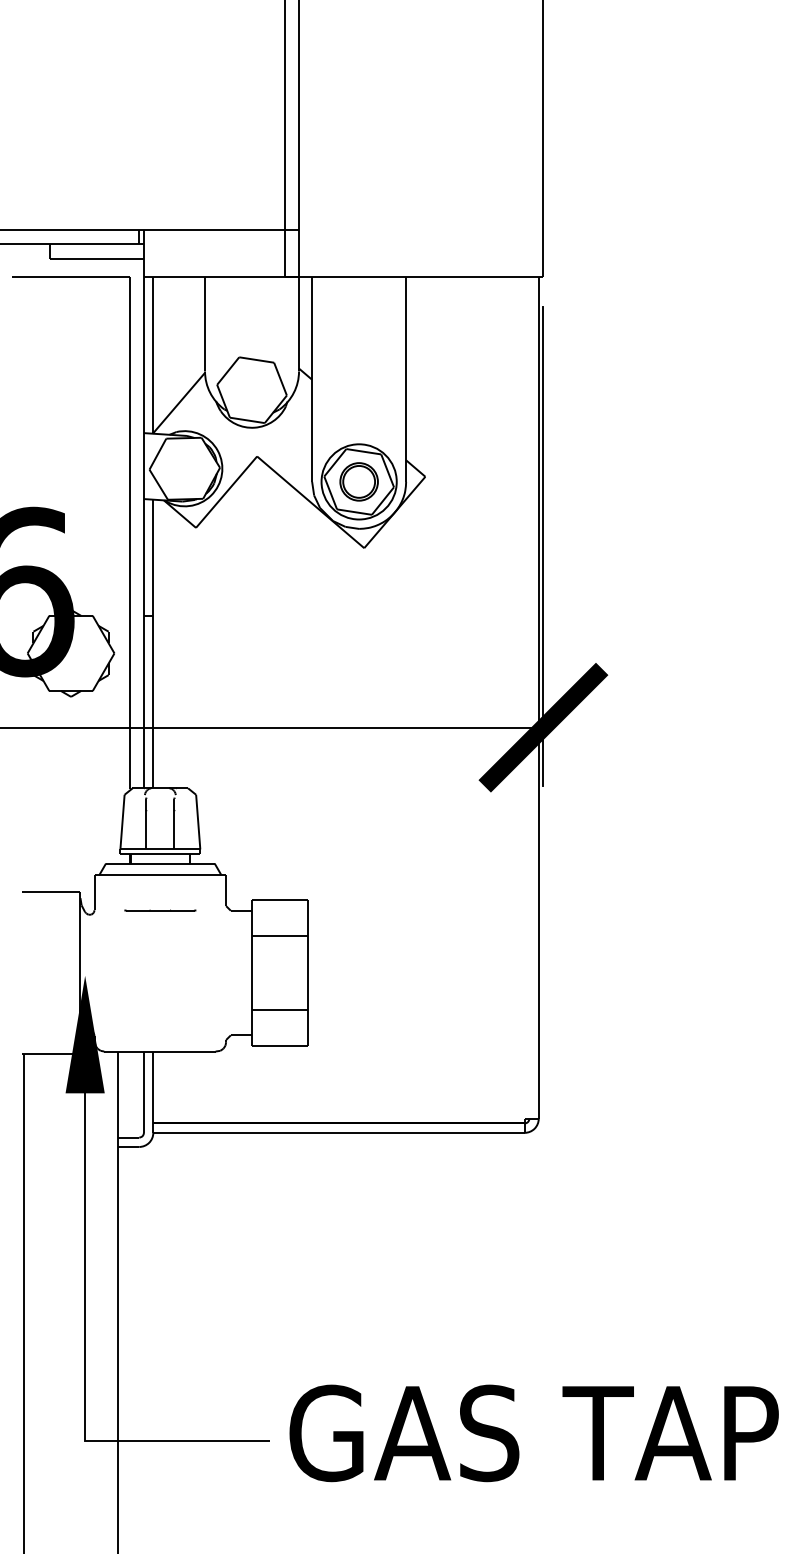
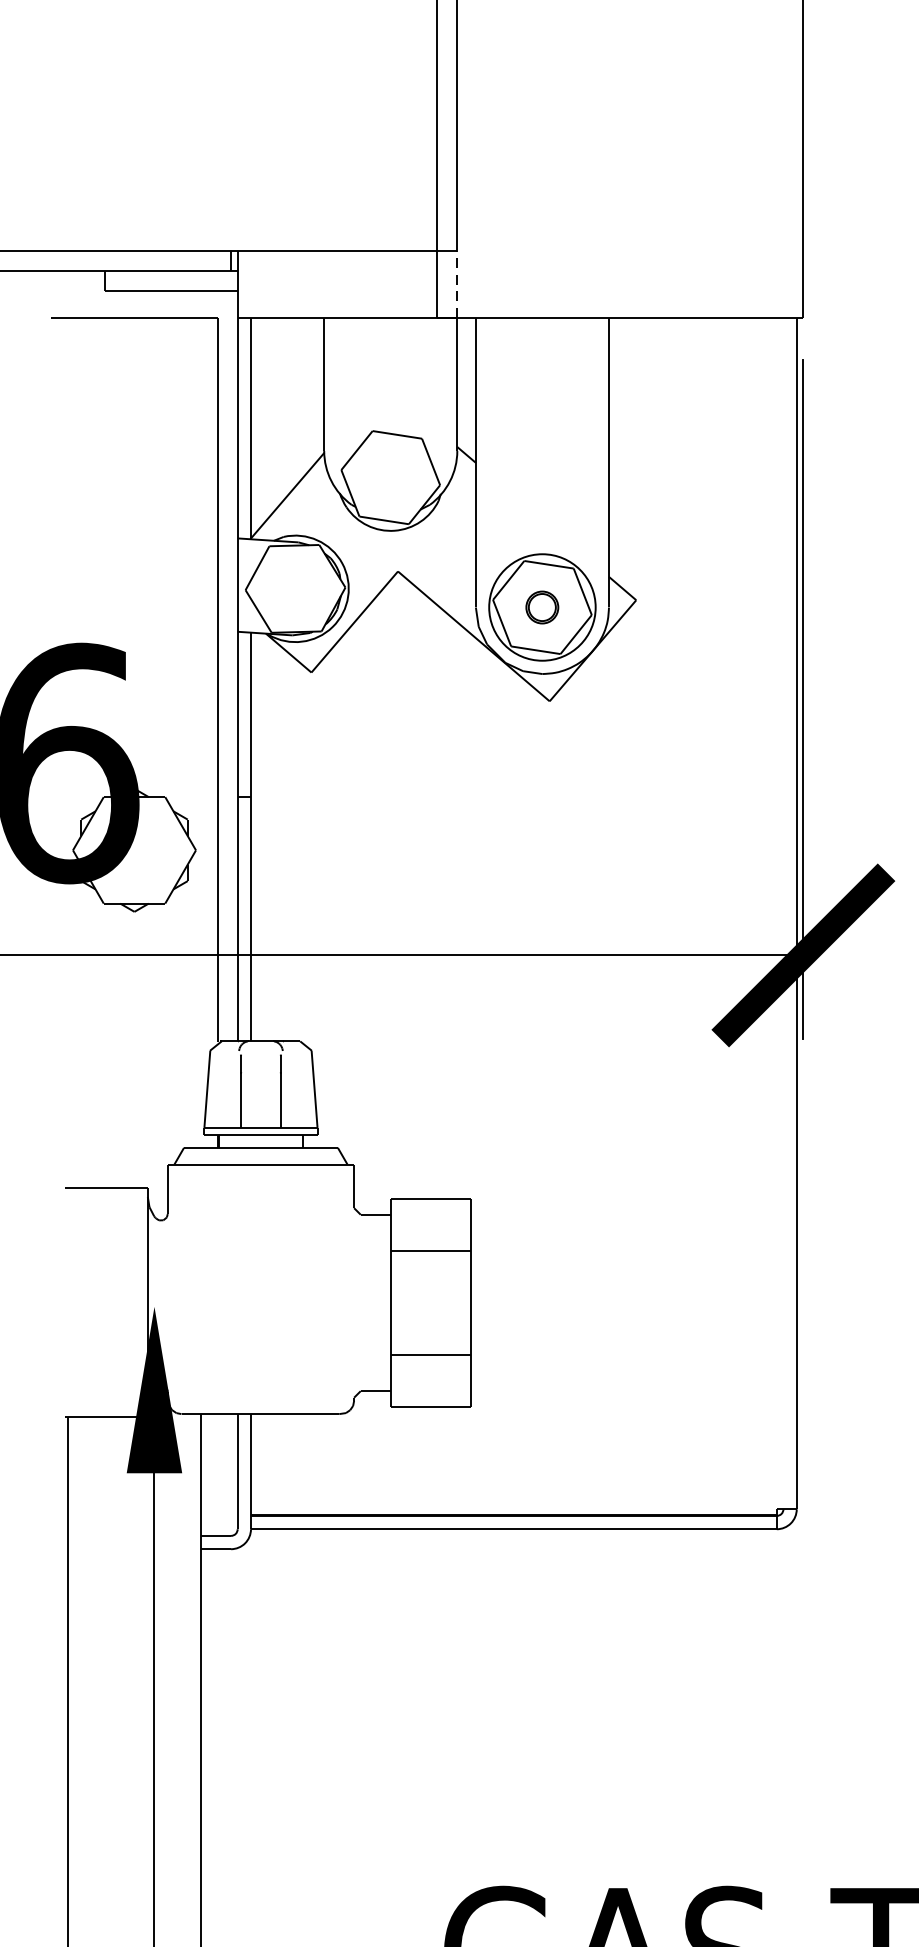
line: (299, 253) -> (457, 284), solid -> dashed
part: (358, 481) -> (541, 606), size x0.6
line: (160, 910) -> (261, 1214), removed

